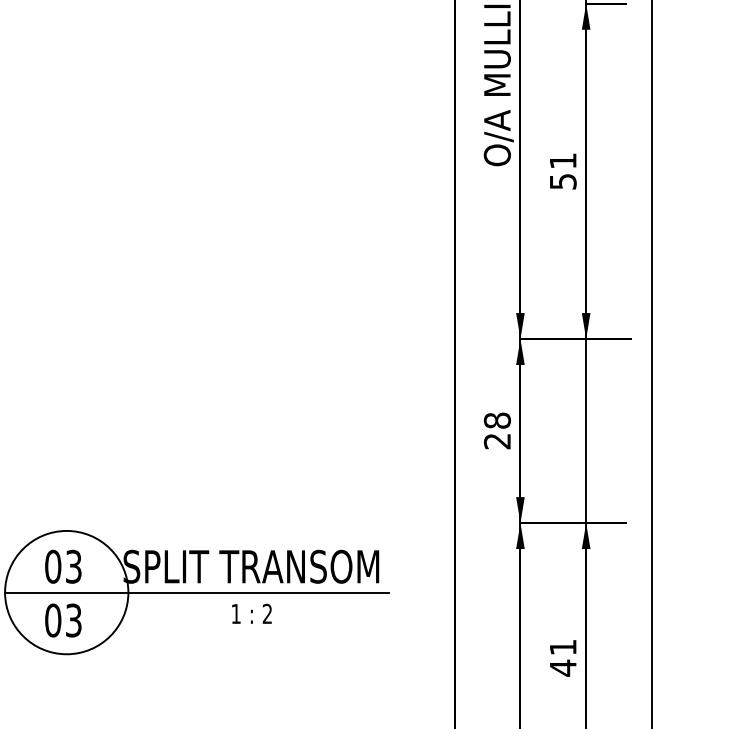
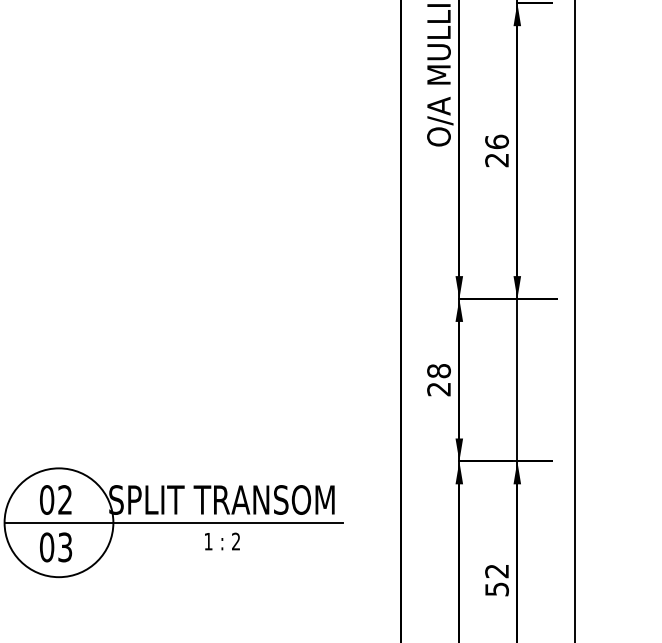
text: (562, 170) -> (496, 150), 51 -> 26
text: (74, 566) -> (65, 499), 03 -> 02
text: (562, 658) -> (496, 580), 41 -> 52

